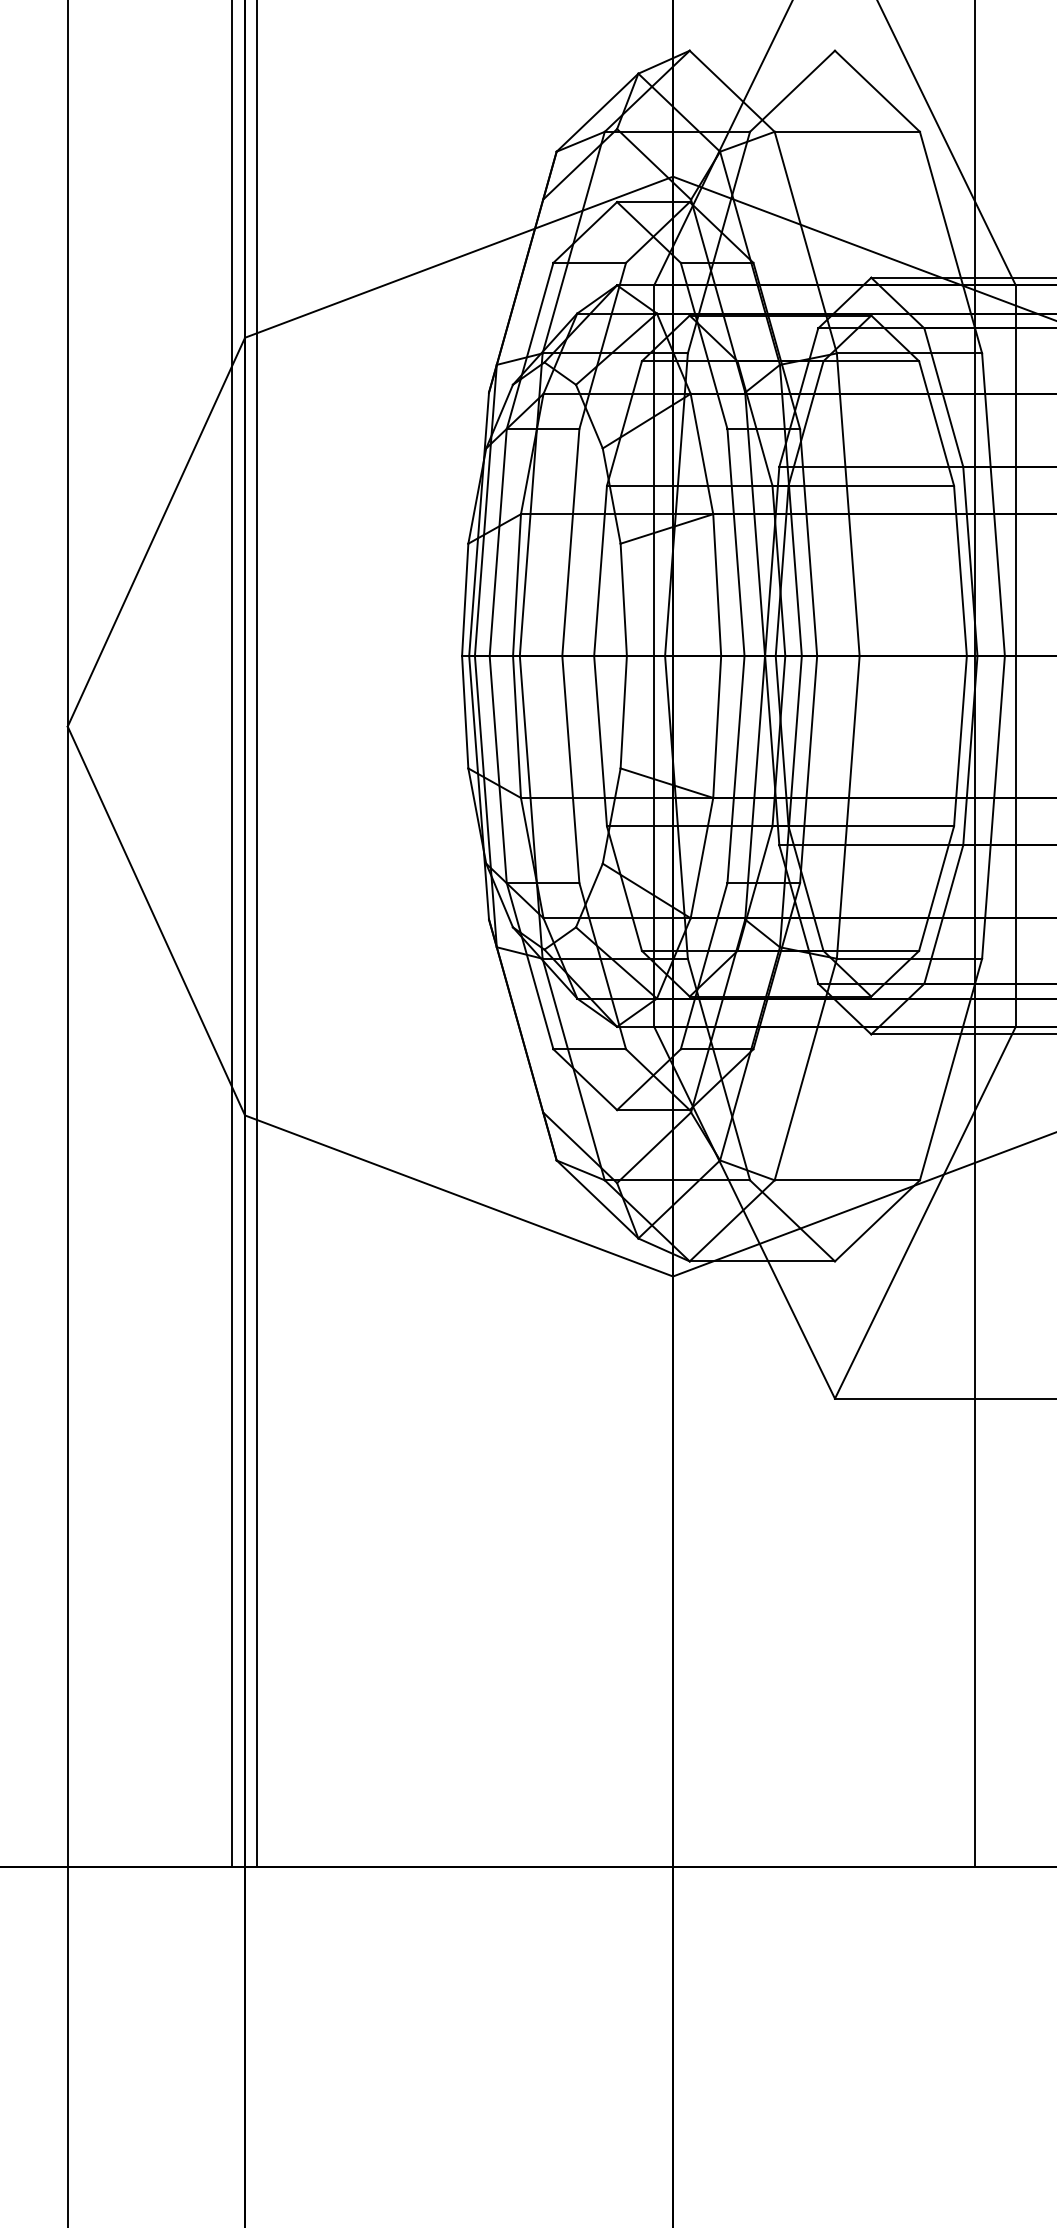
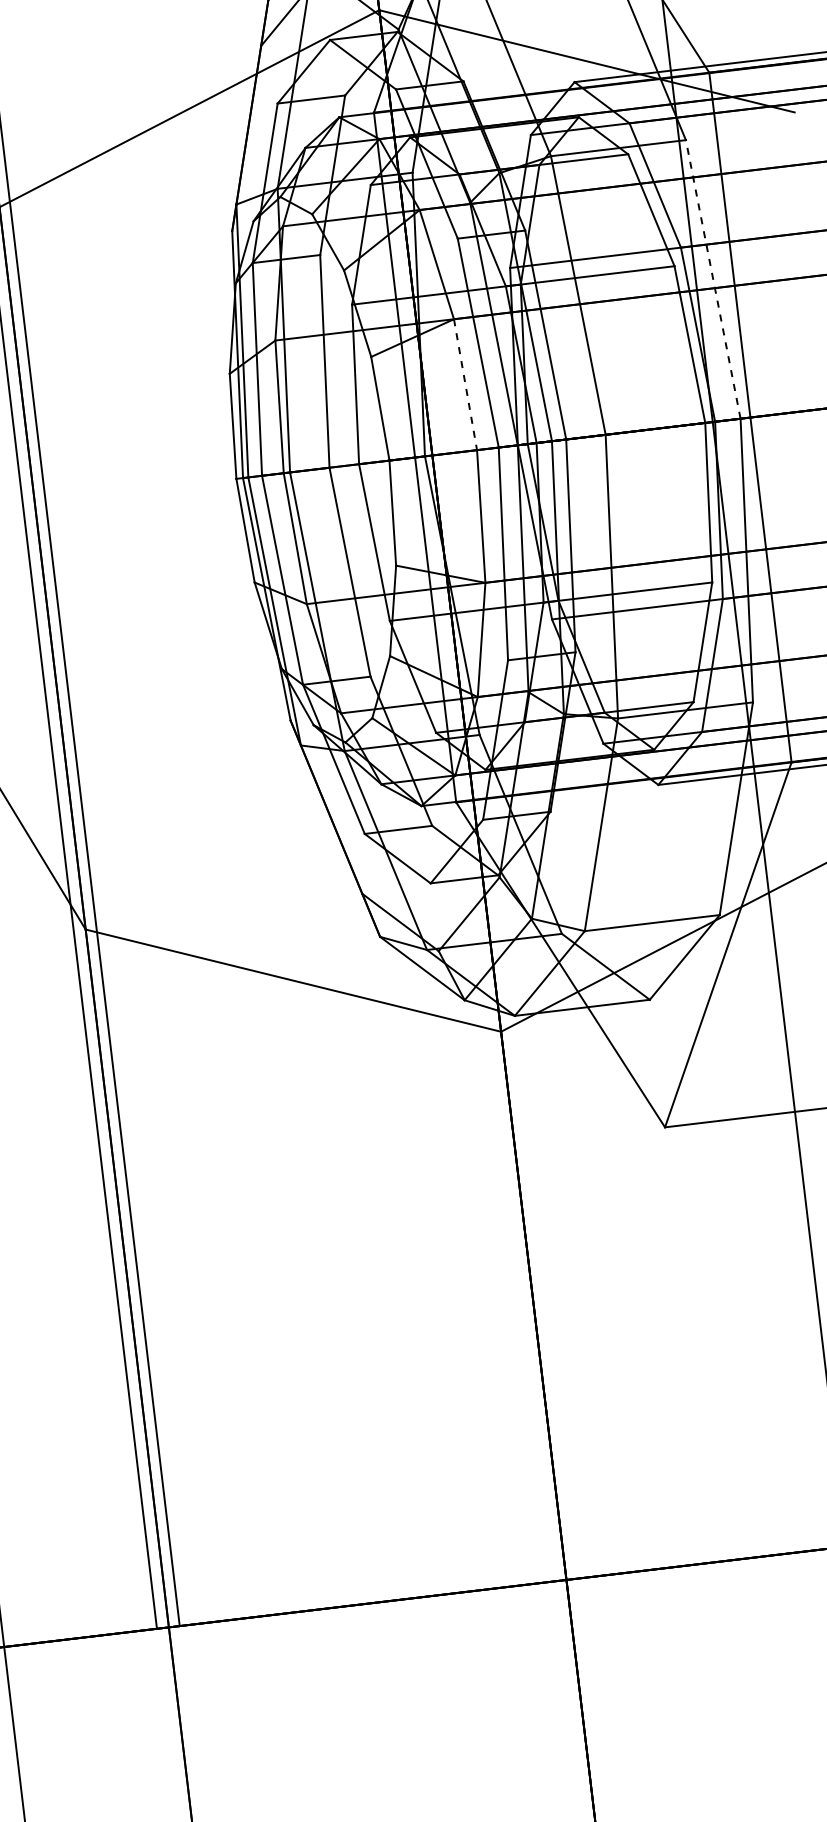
line: (993, 504) -> (713, 279), solid -> dashed
line: (717, 585) -> (465, 385), solid -> dashed

